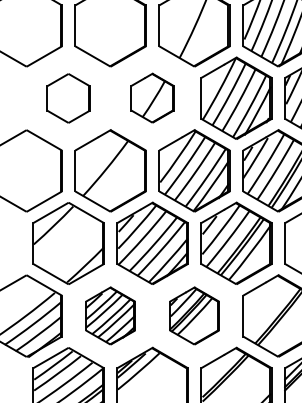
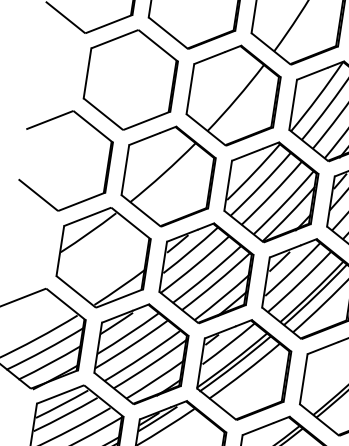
part: (152, 97) -> (233, 94), size x1.67
part: (68, 98) -> (130, 80), size x1.67
part: (110, 315) -> (141, 353), size x1.43
part: (194, 315) -> (244, 369), size x1.43

